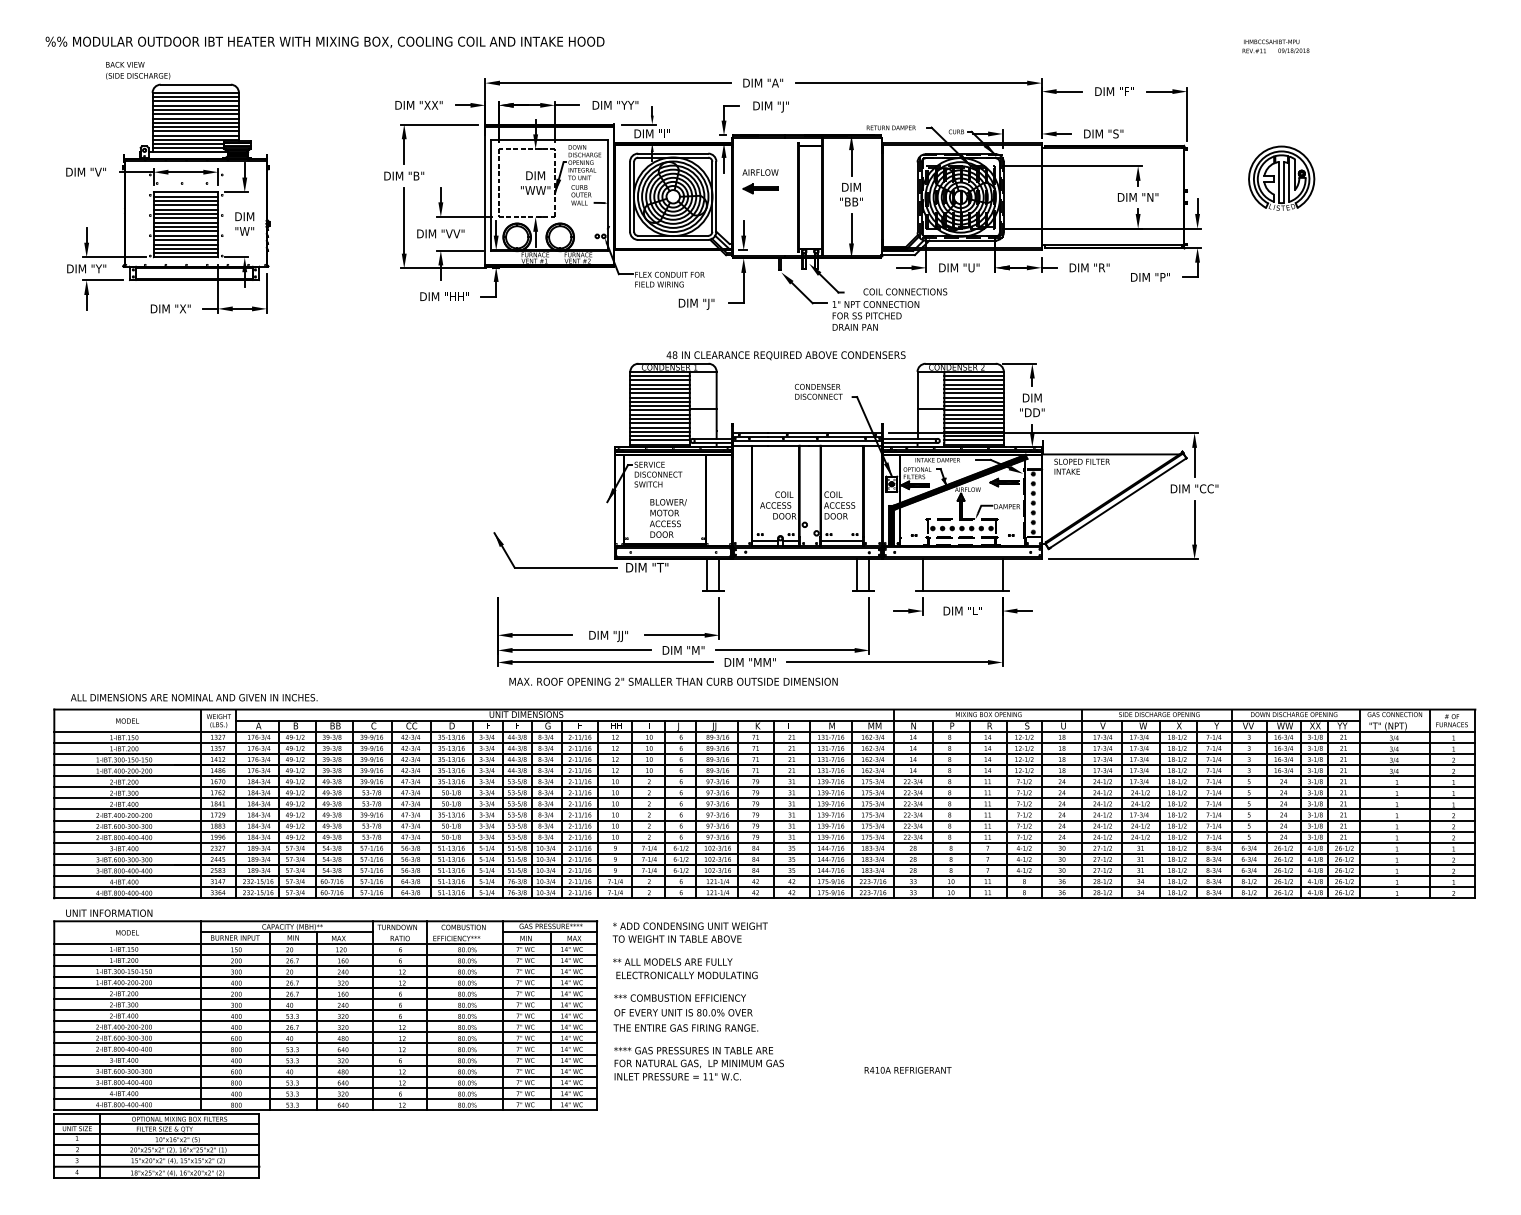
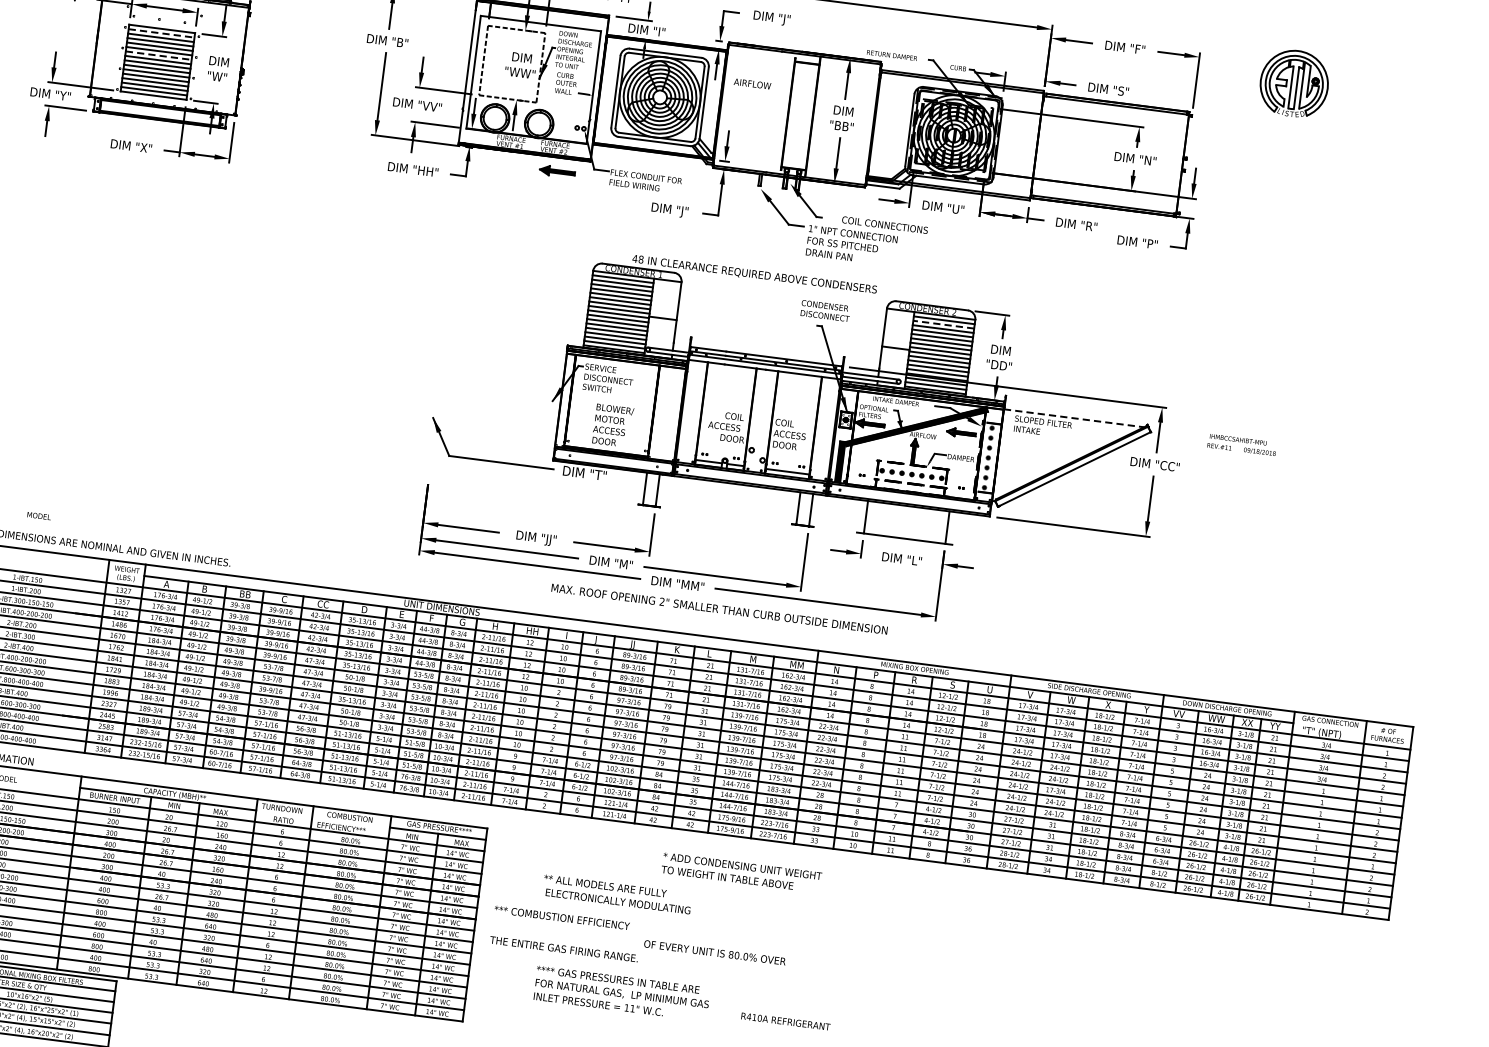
text: (1275, 46) -> (1241, 445), moved
part: (1281, 177) -> (1294, 82), moved
part: (760, 188) -> (557, 171), moved
line: (186, 196) -> (162, 33), solid -> dashed
line: (186, 218) -> (159, 55), solid -> dashed
line: (974, 380) -> (944, 324), solid -> dashed
text: (818, 391) -> (825, 310), moved
line: (1110, 454) -> (1073, 418), solid -> dashed
text: (673, 681) -> (719, 608), moved
text: (127, 720) -> (39, 515), moved
text: (689, 932) -> (740, 872), moved
text: (685, 968) -> (617, 894), moved
text: (683, 1012) -> (715, 952), moved
text: (698, 1063) -> (621, 993), moved

